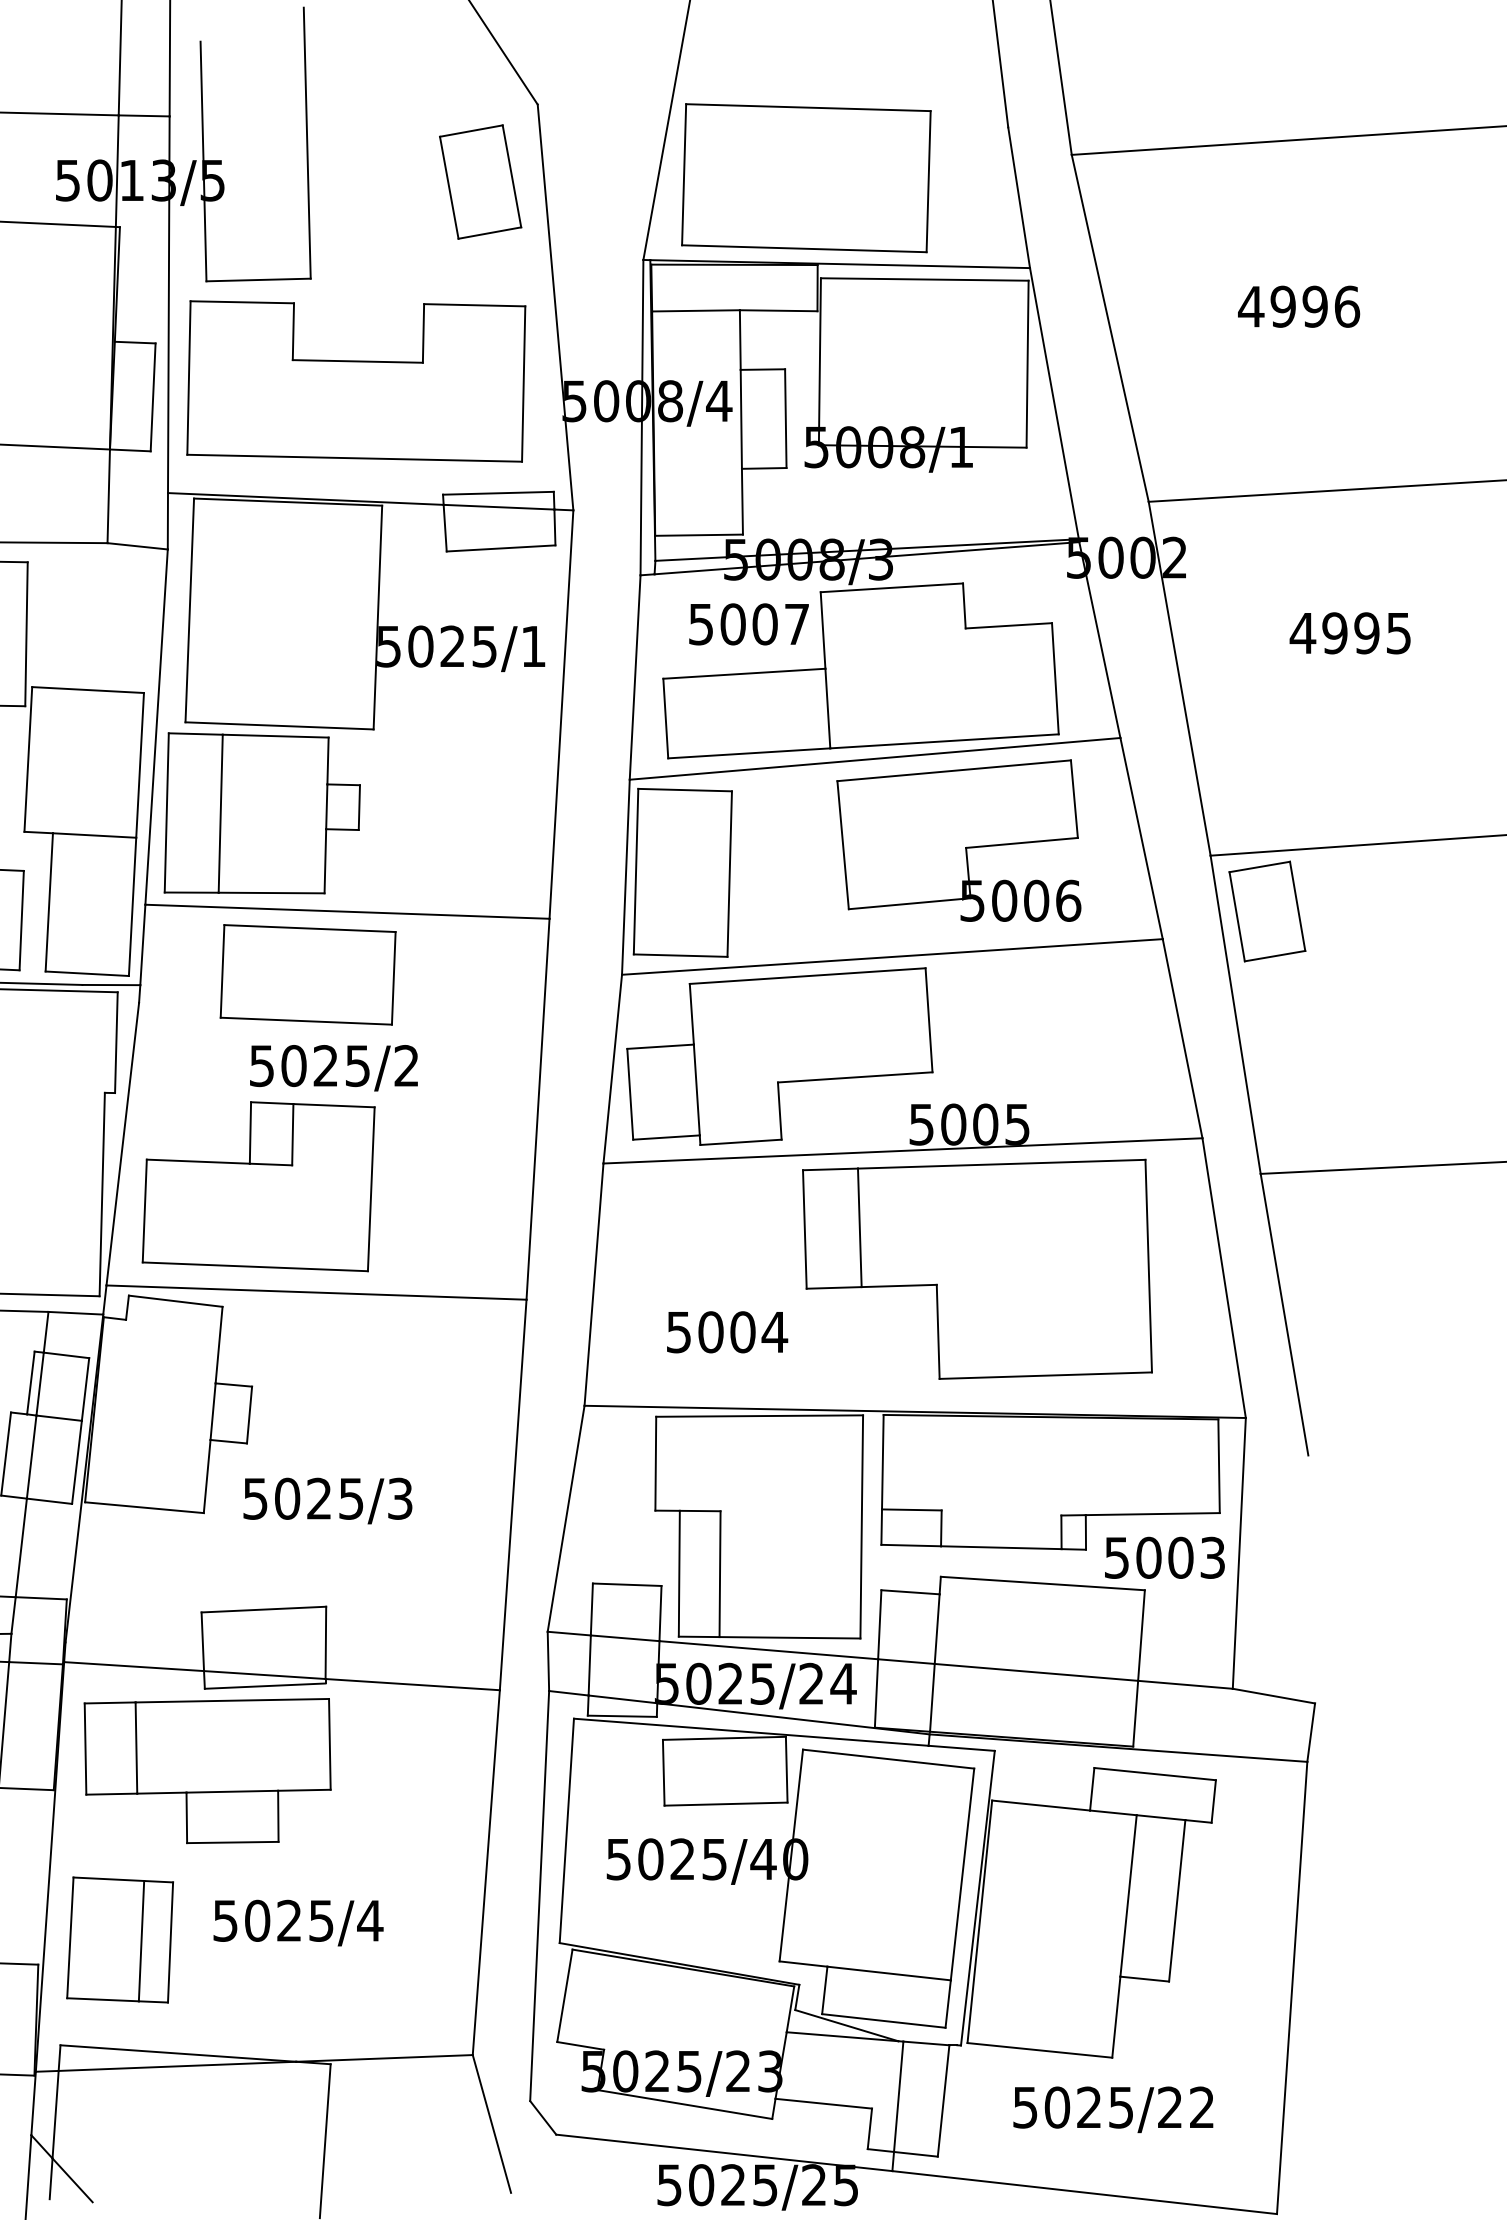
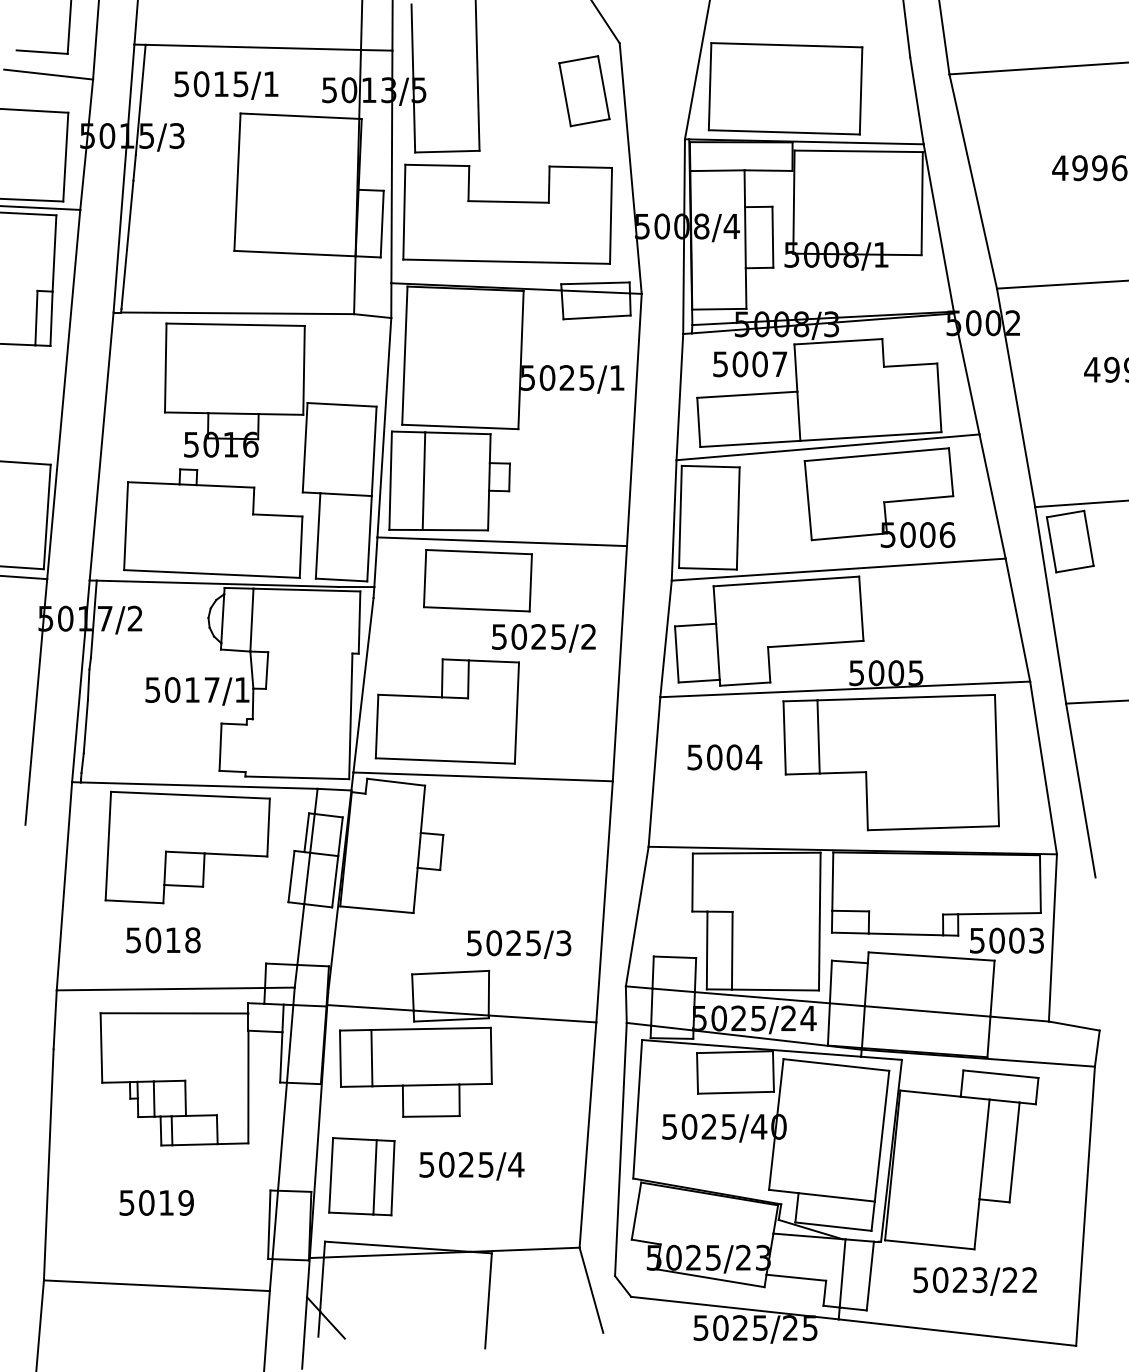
text: (333, 1068) -> (543, 638), moved
text: (726, 1332) -> (724, 757), moved
text: (328, 1500) -> (519, 944), moved
text: (1122, 2106) -> (980, 1279), 5025/22 -> 5023/22

